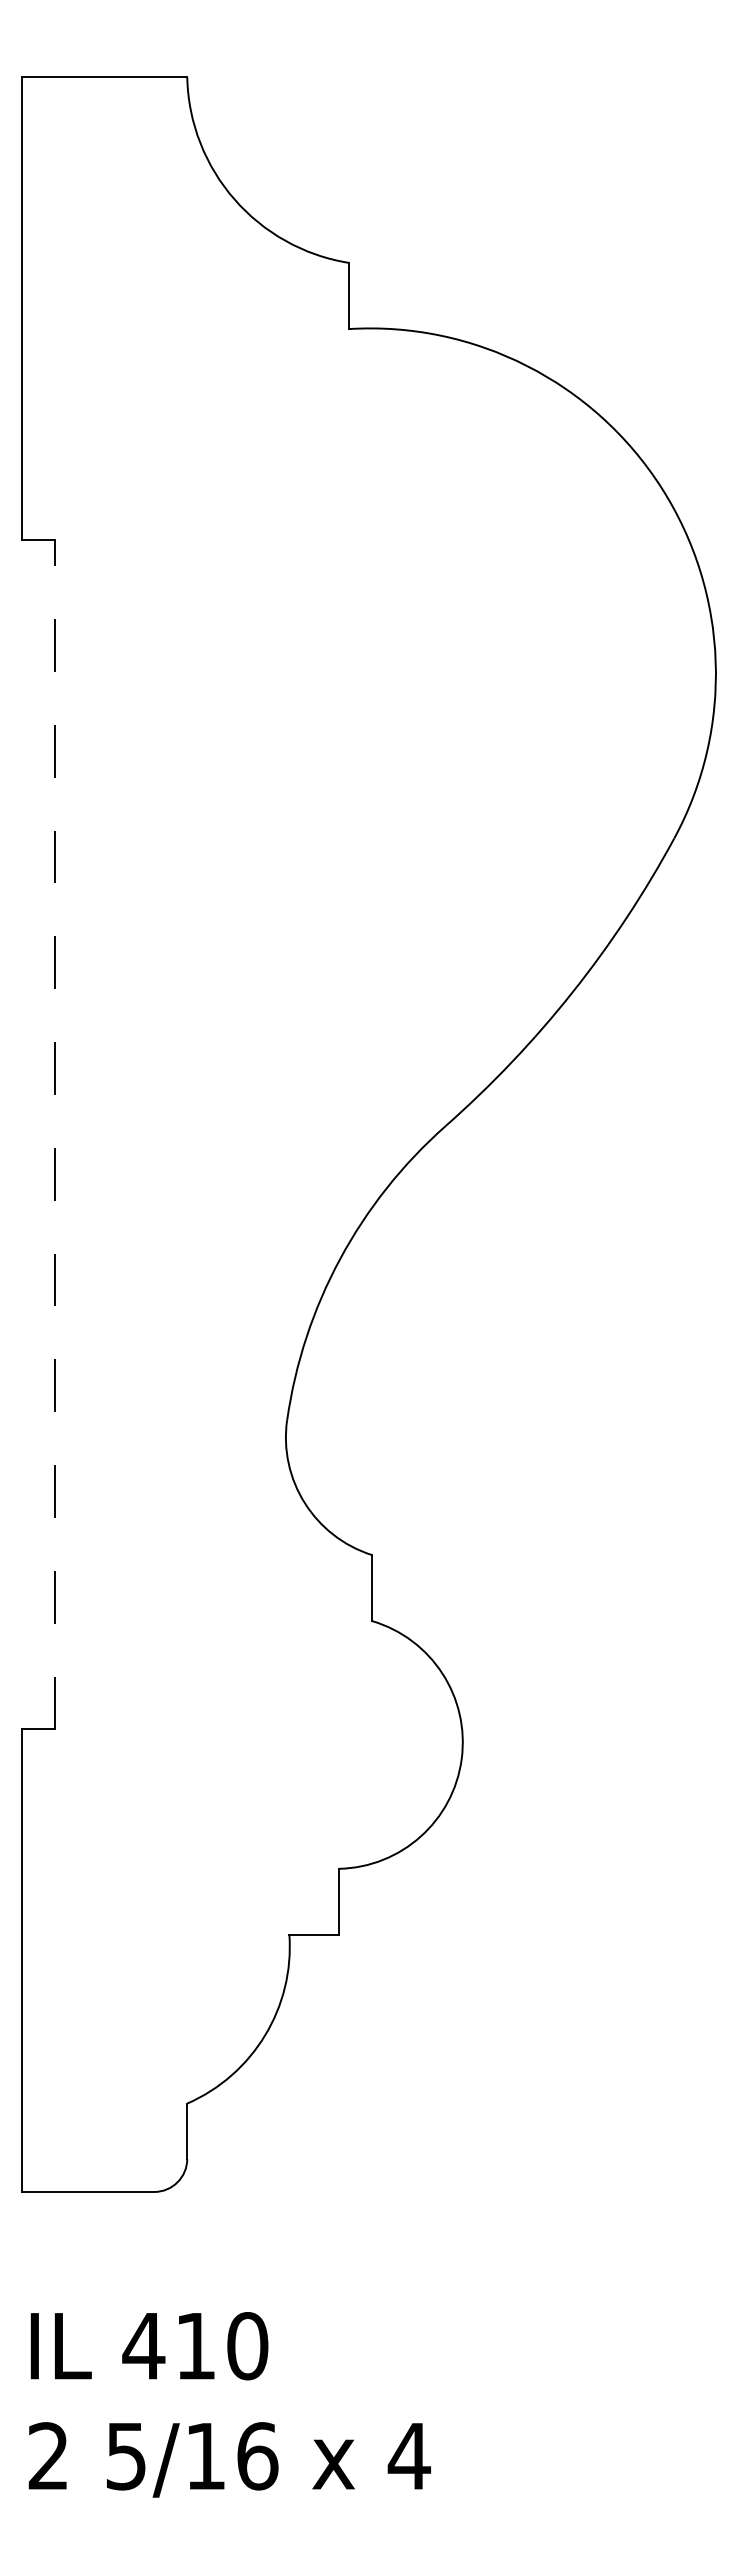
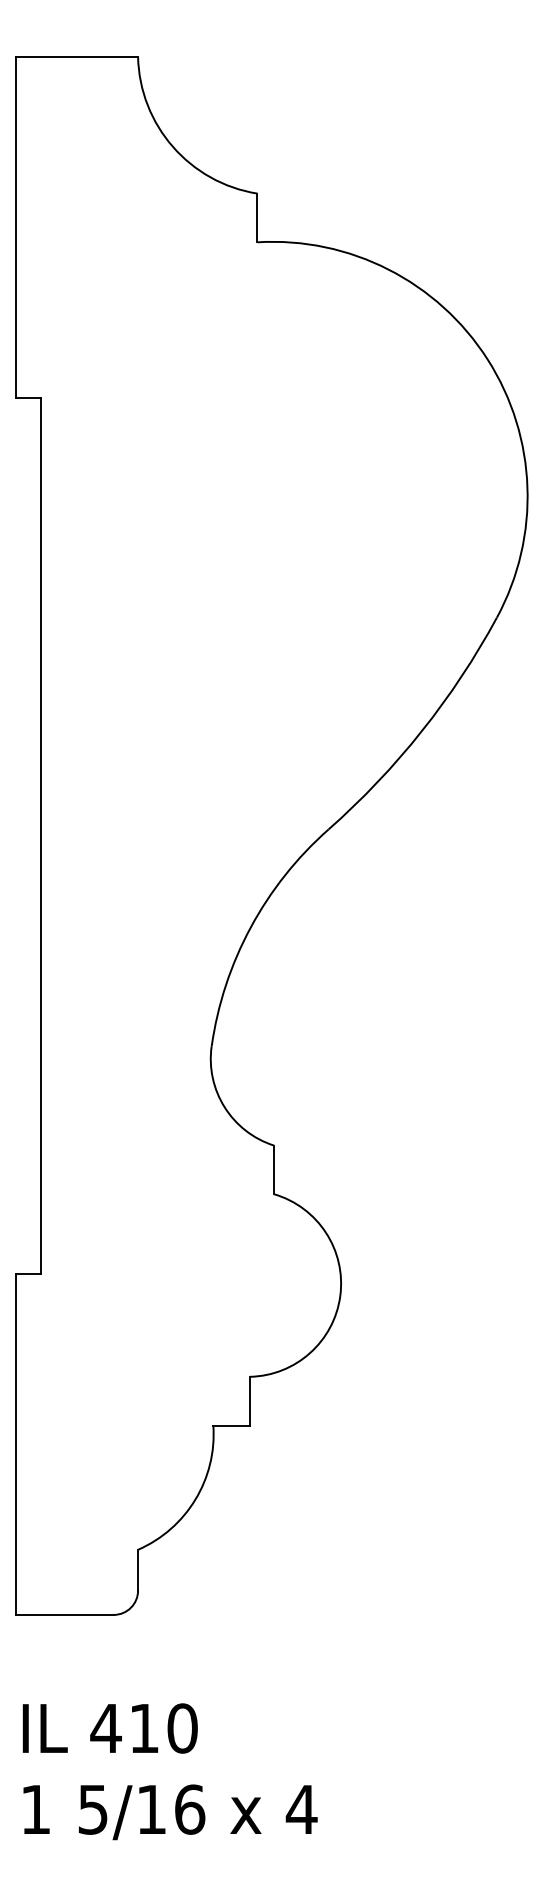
line: (55, 1134) -> (41, 835), dashed -> solid
text: (47, 2455) -> (35, 1809), 2 -> 1

